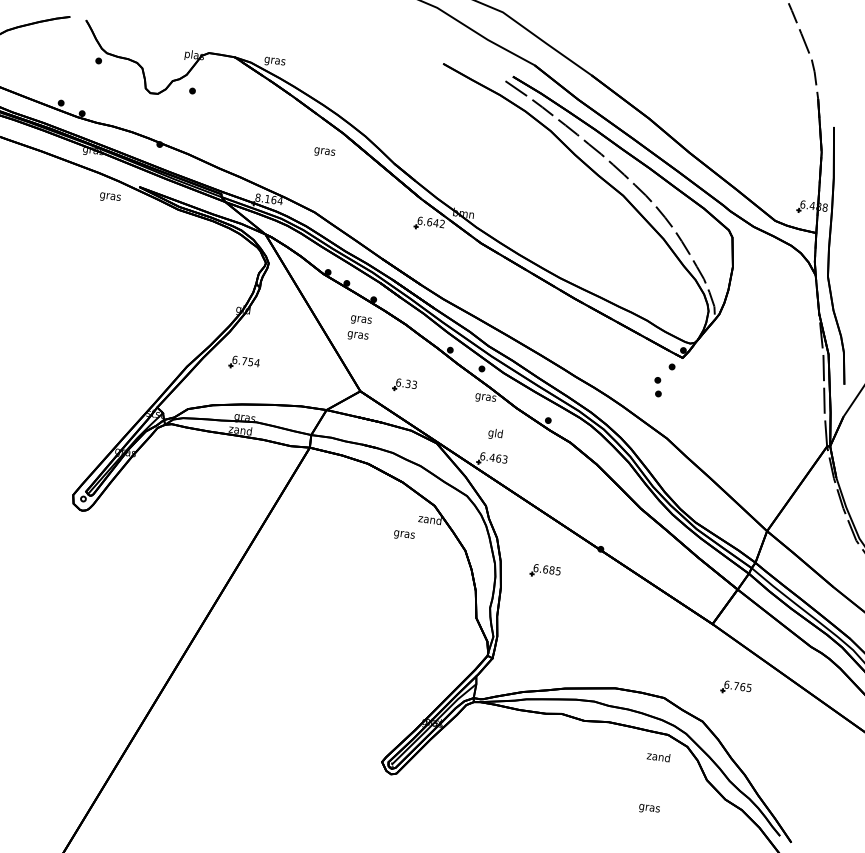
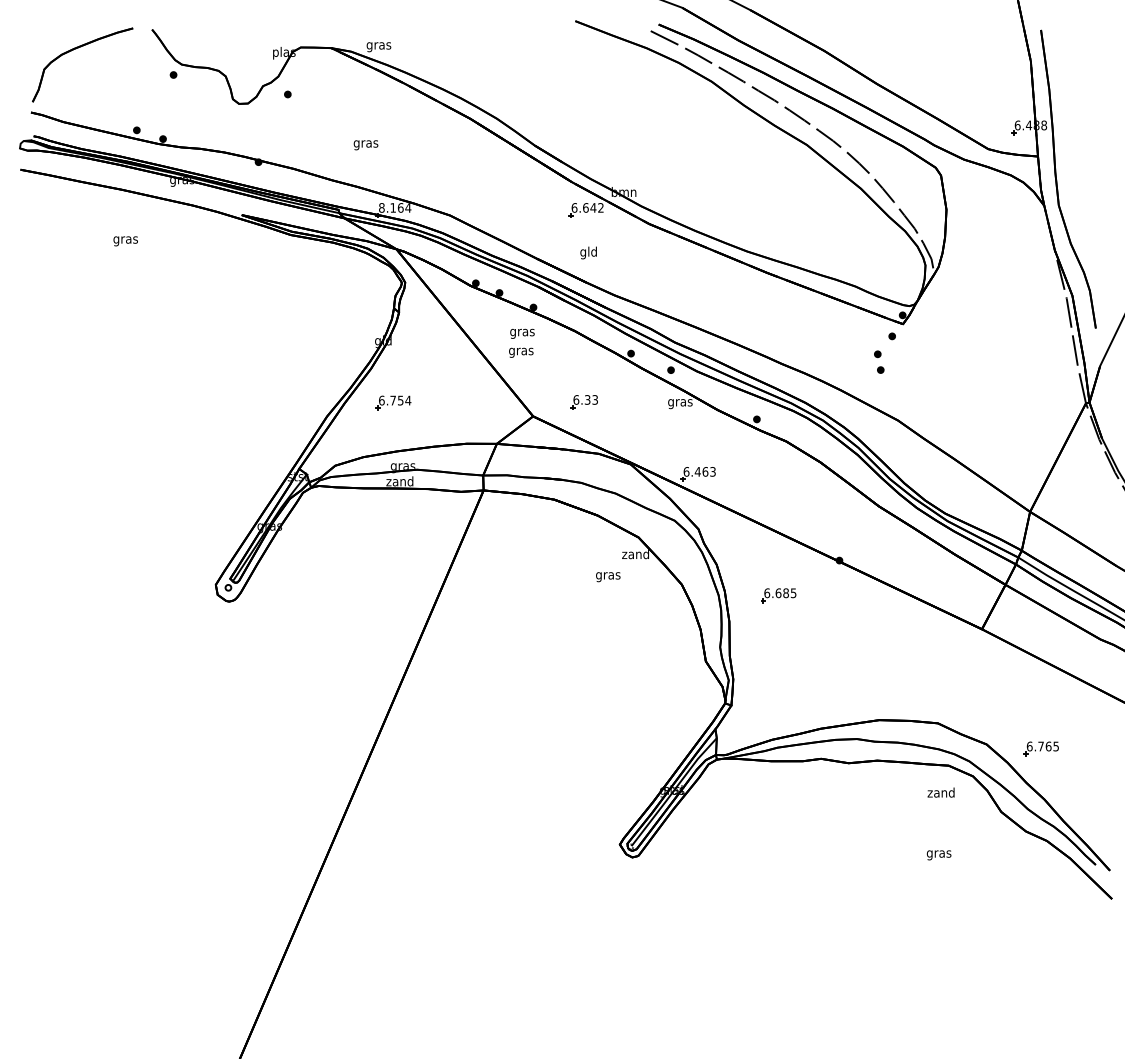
text: (324, 152) -> (365, 145), moved
text: (110, 197) -> (125, 241), moved
text: (495, 433) -> (588, 252), moved
part: (735, 687) -> (1040, 748), moved

